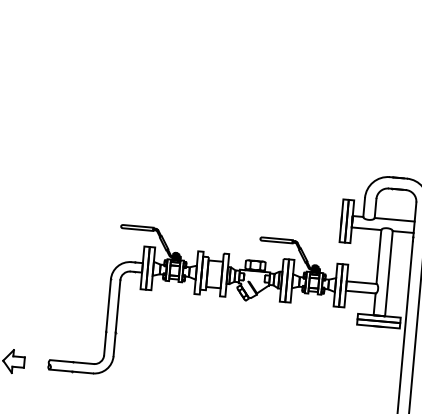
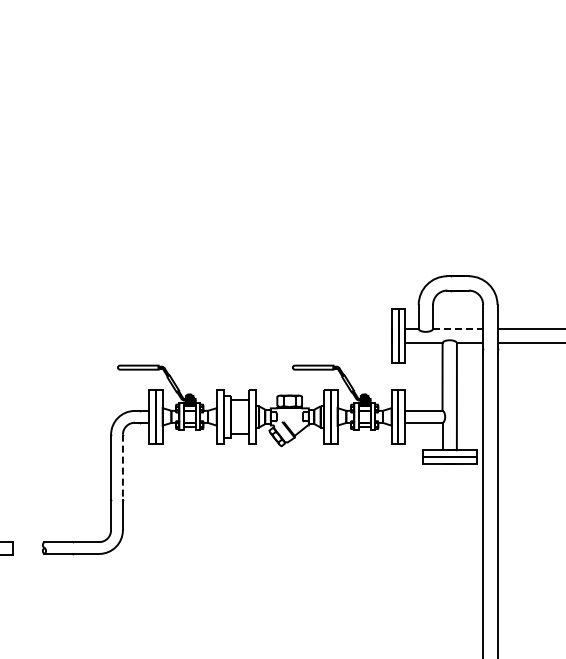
line: (395, 219) -> (458, 328), solid -> dashed
line: (117, 306) -> (122, 467), solid -> dashed

